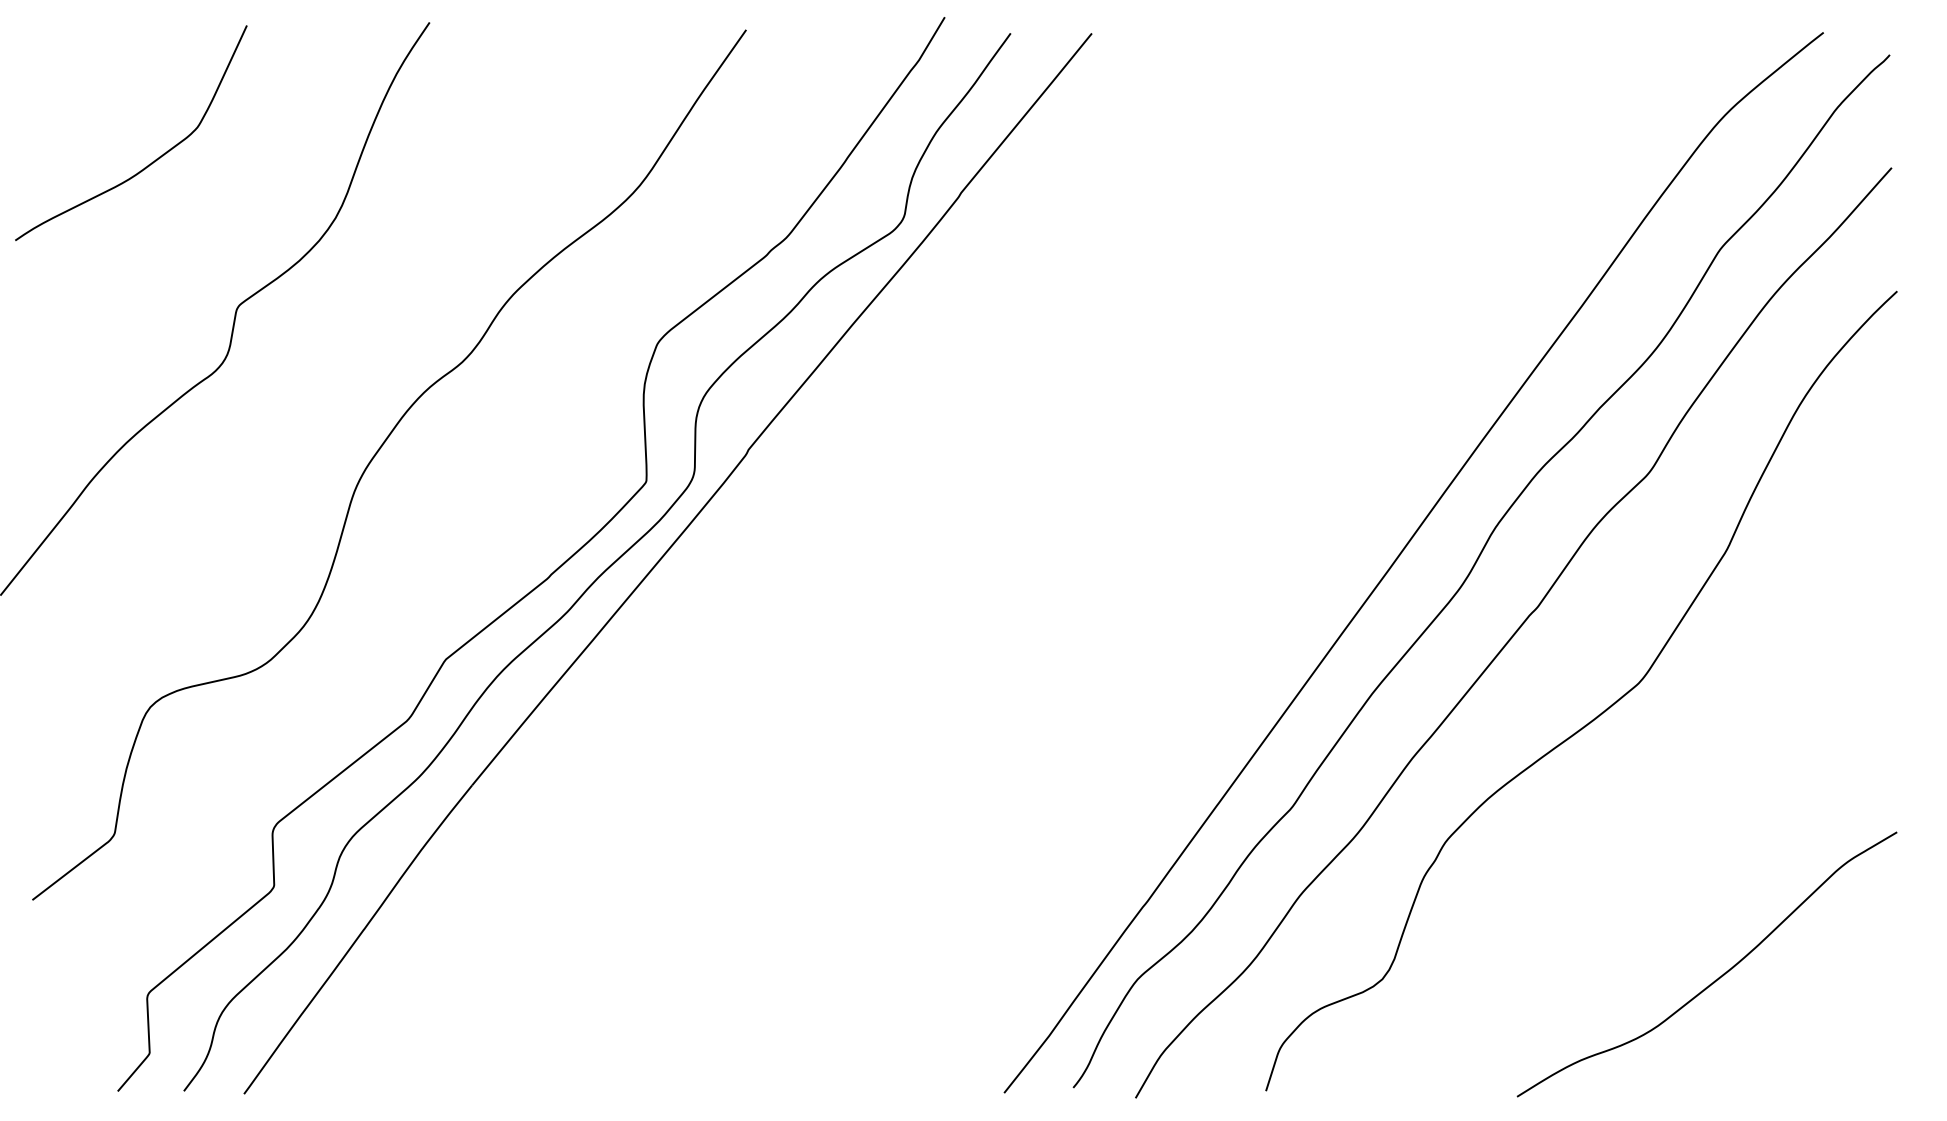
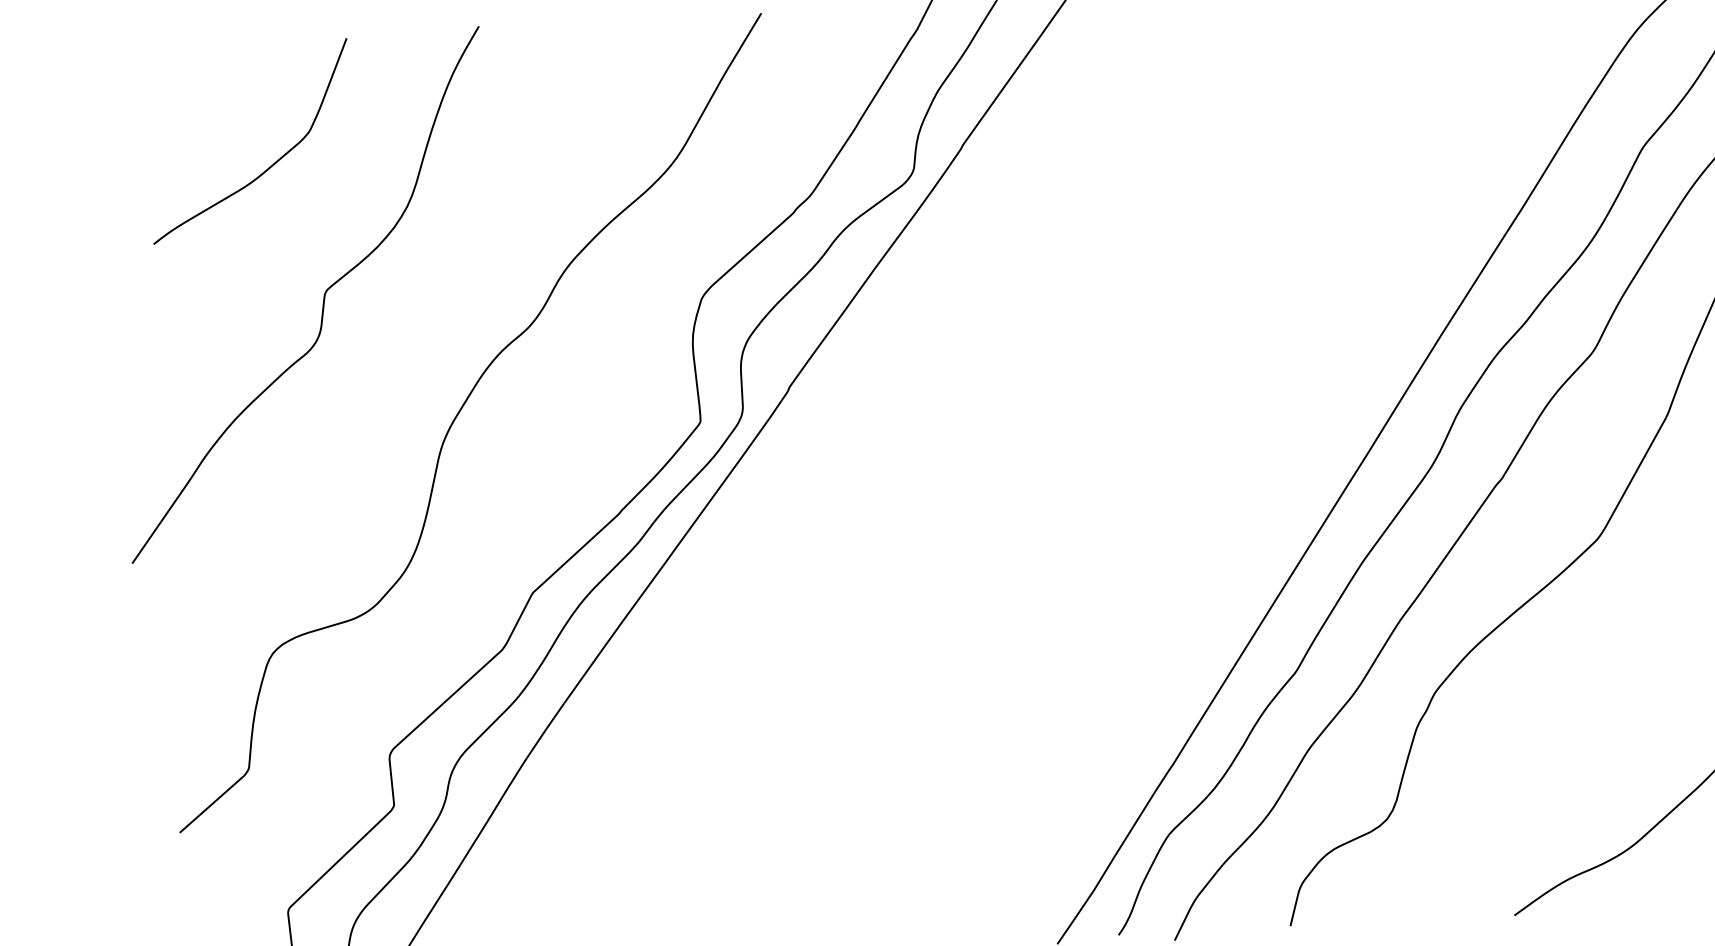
curve: (152, 161) -> (270, 165), moved

